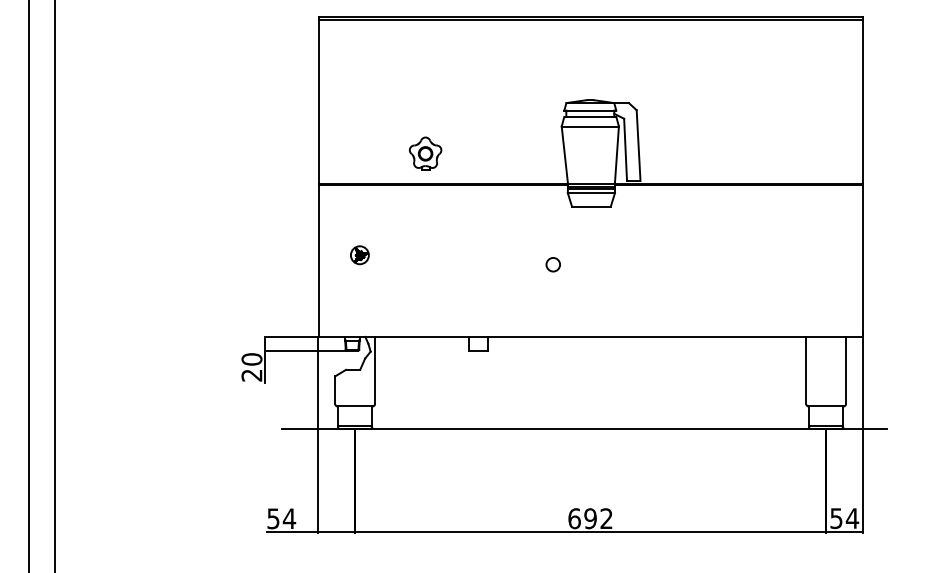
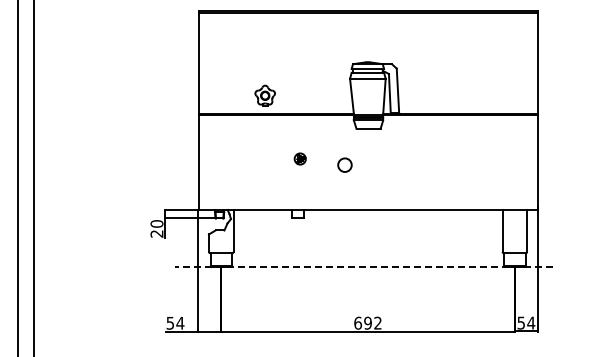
part: (358, 254) -> (299, 158), moved
circle: (552, 264) -> (344, 164), size x1.6
line: (584, 429) -> (364, 267), solid -> dashed

